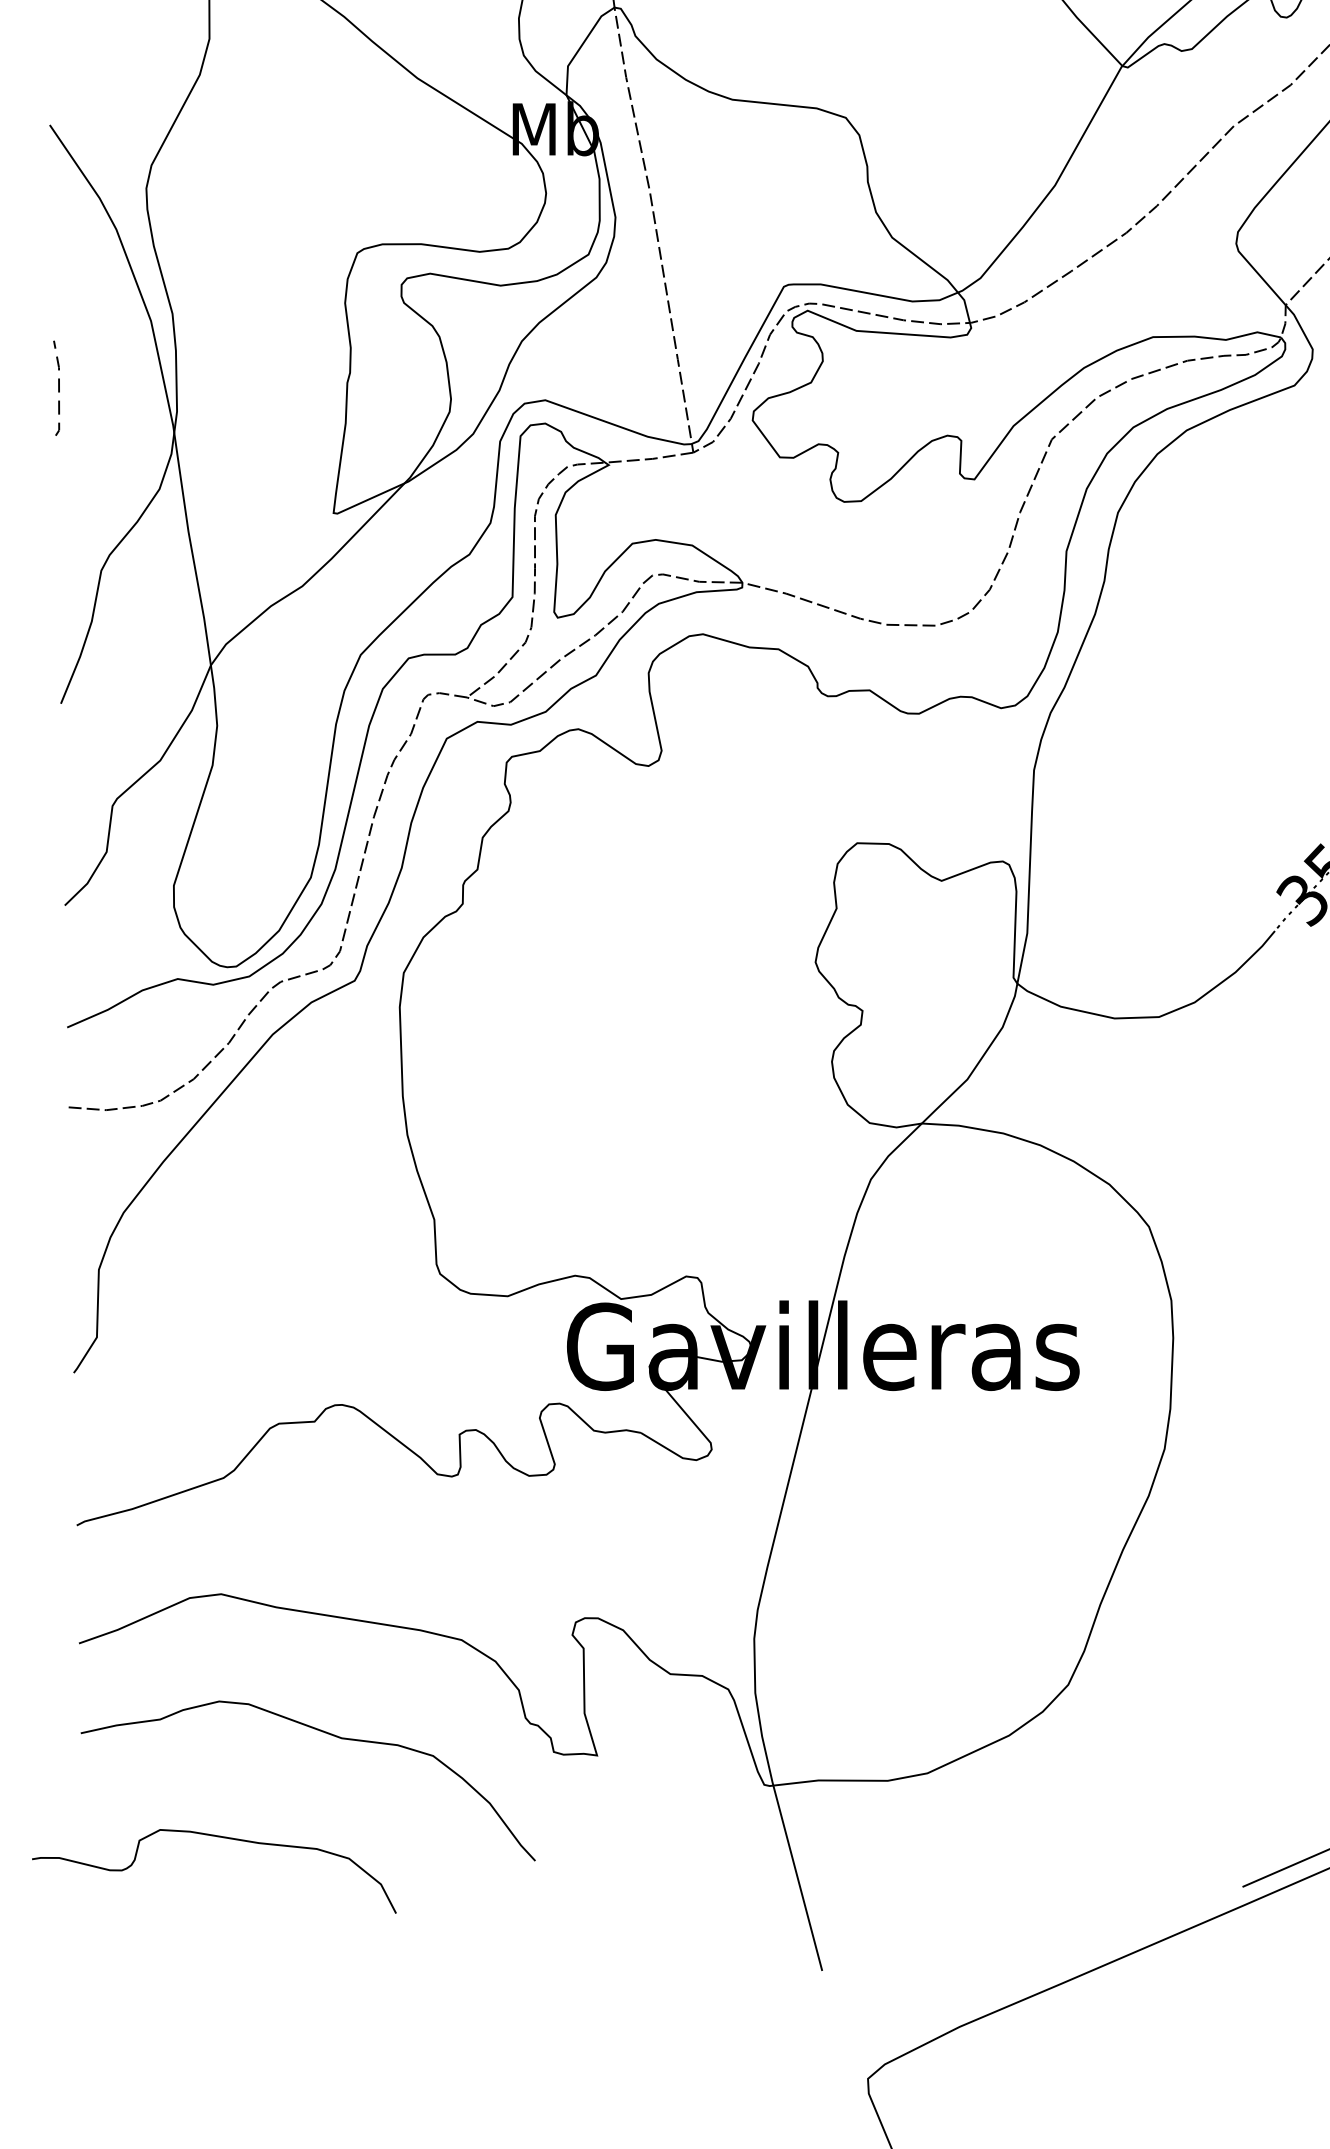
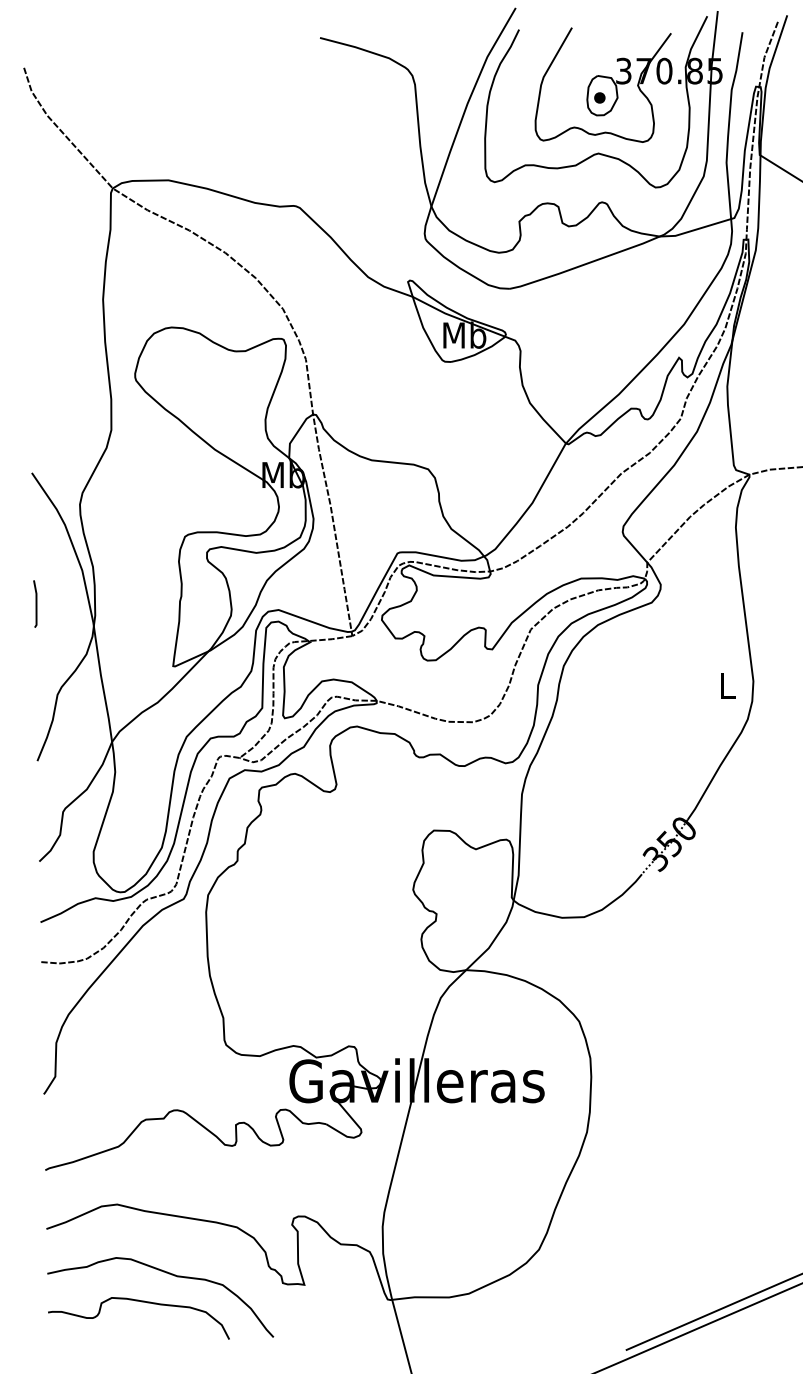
line: (59, 389) -> (36, 604), dashed -> solid
curve: (219, 1839) -> (141, 1302), moved

